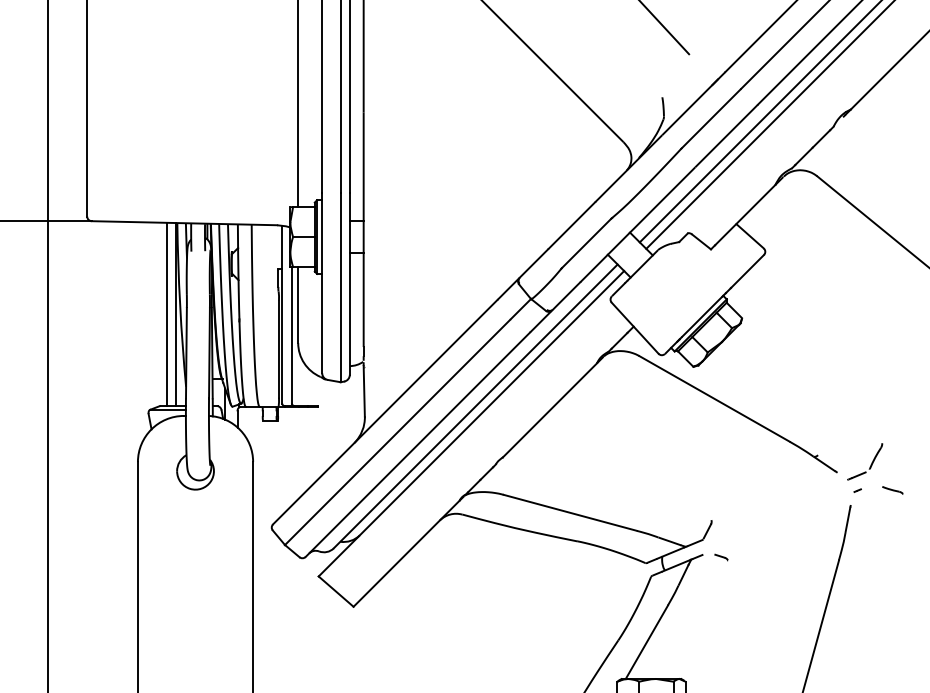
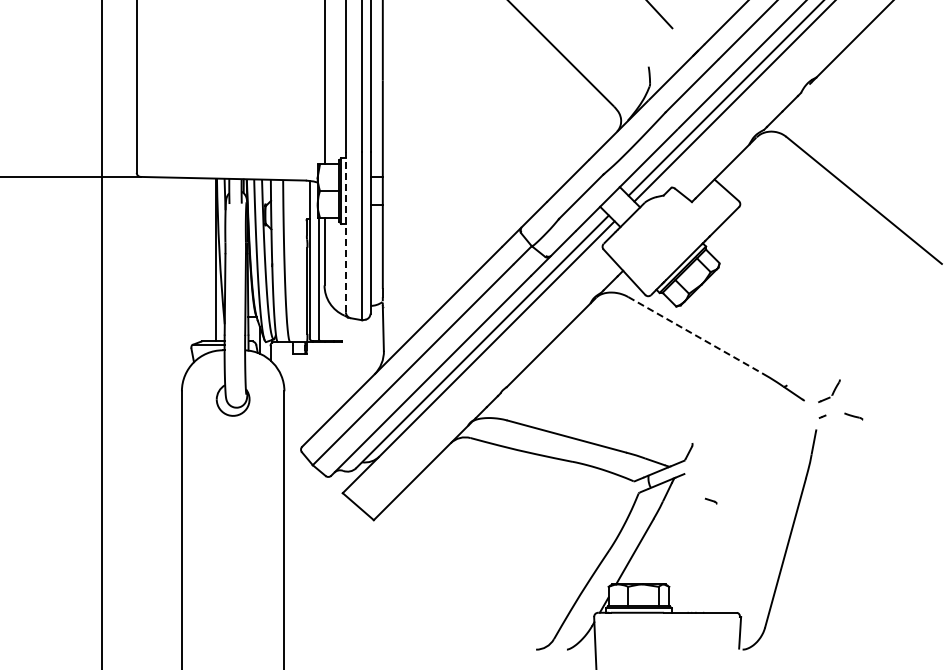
line: (321, 282) -> (345, 231), solid -> dashed
line: (166, 313) -> (207, 259), removed
line: (714, 399) -> (695, 335), solid -> dashed
part: (865, 461) -> (829, 390), size x0.7
part: (720, 556) -> (710, 500), moved

